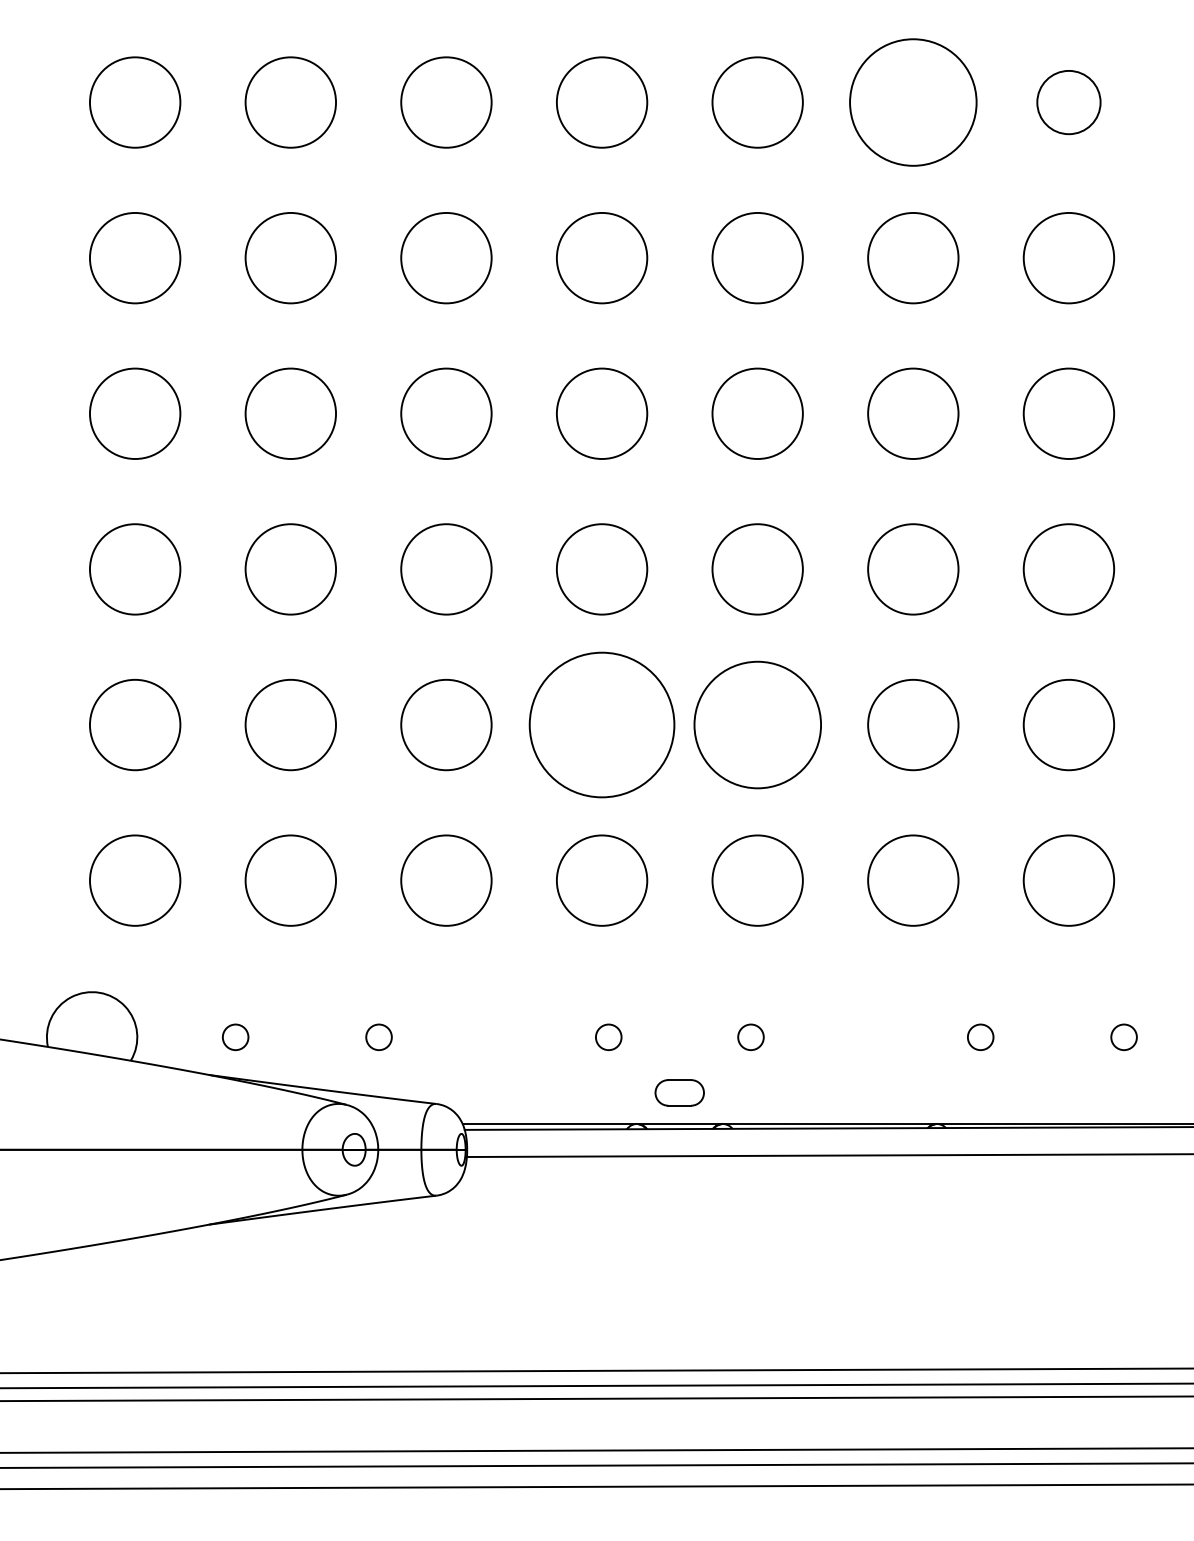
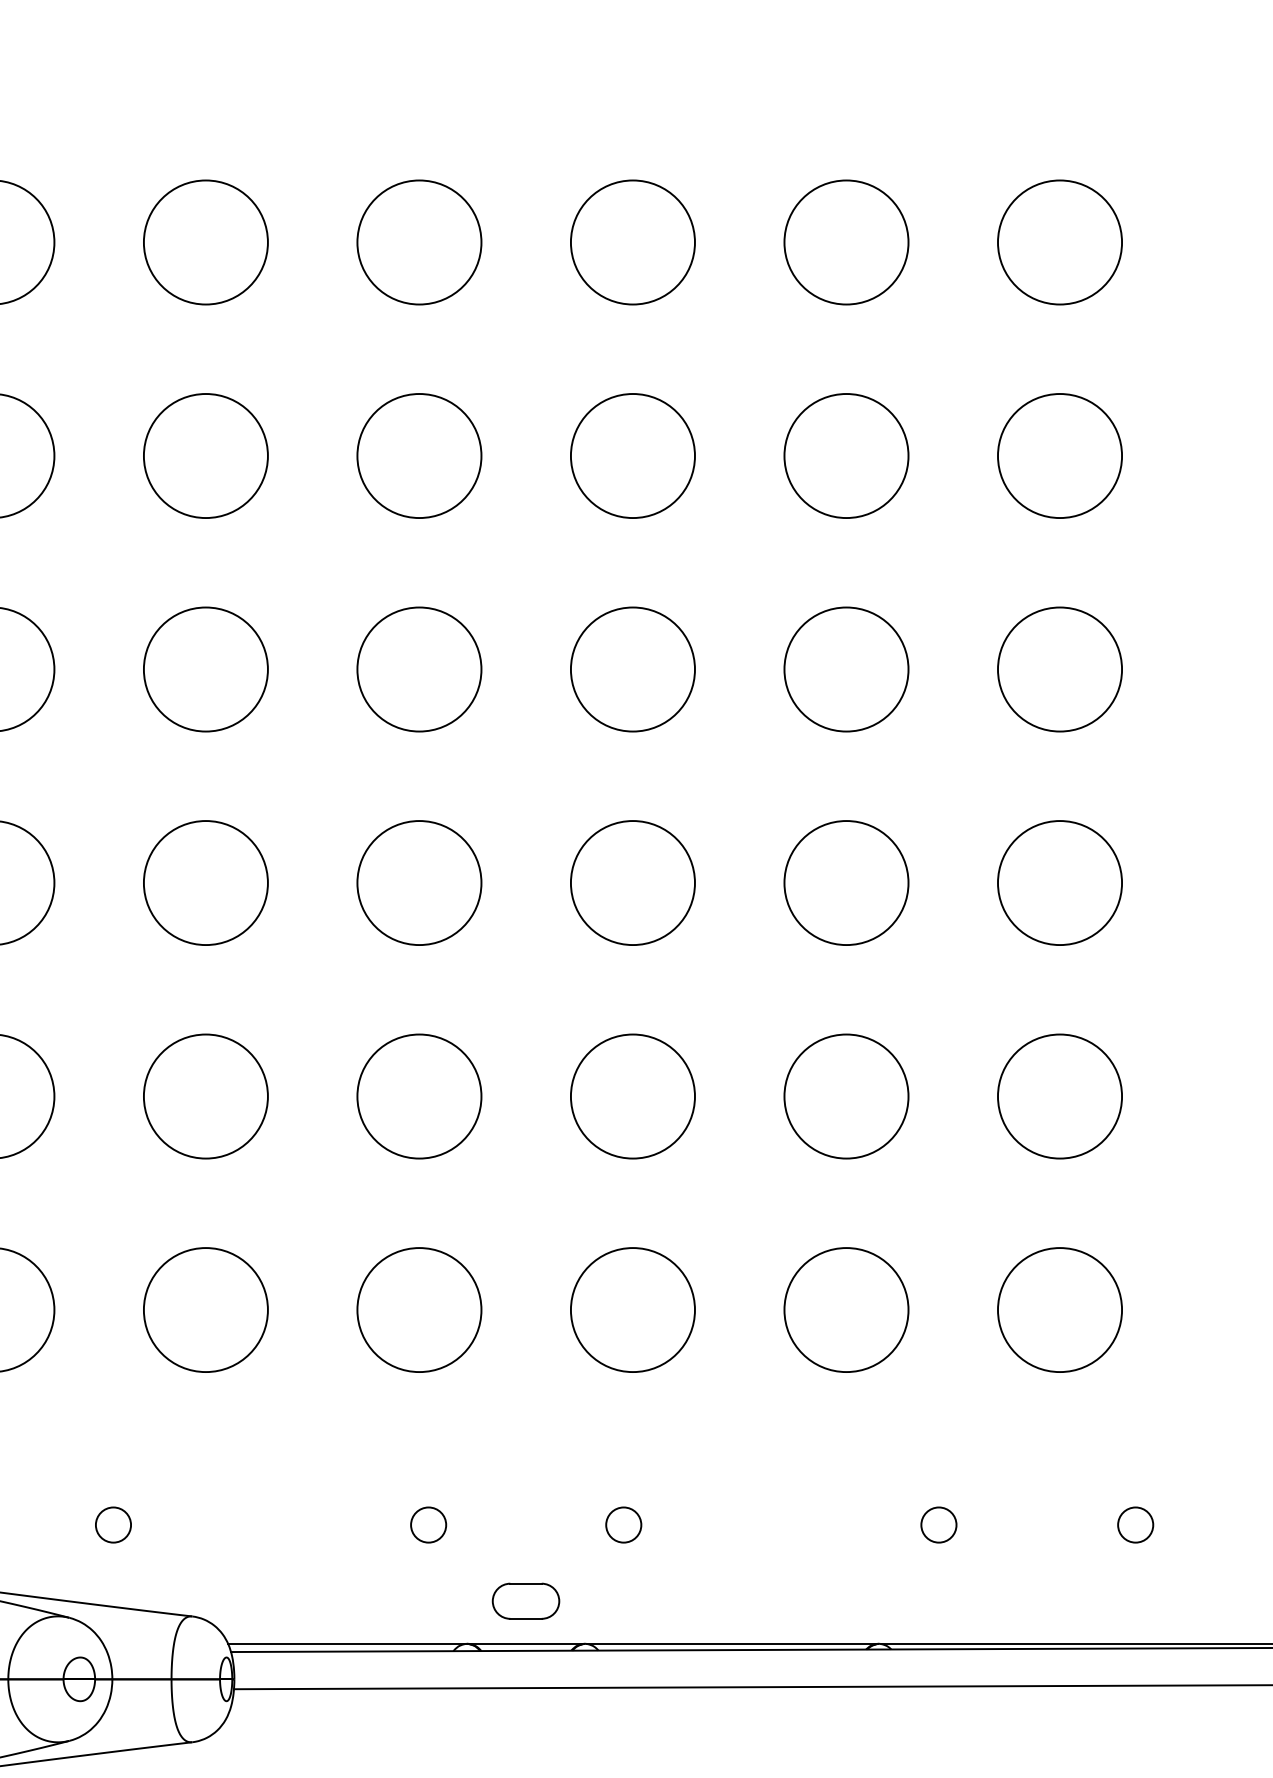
circle: (913, 102) -> (846, 242), size x0.71
circle: (1068, 102) -> (1059, 242), size x1.43
circle: (601, 724) -> (418, 1095), size x0.62
circle: (757, 724) -> (632, 1095), size x0.71

